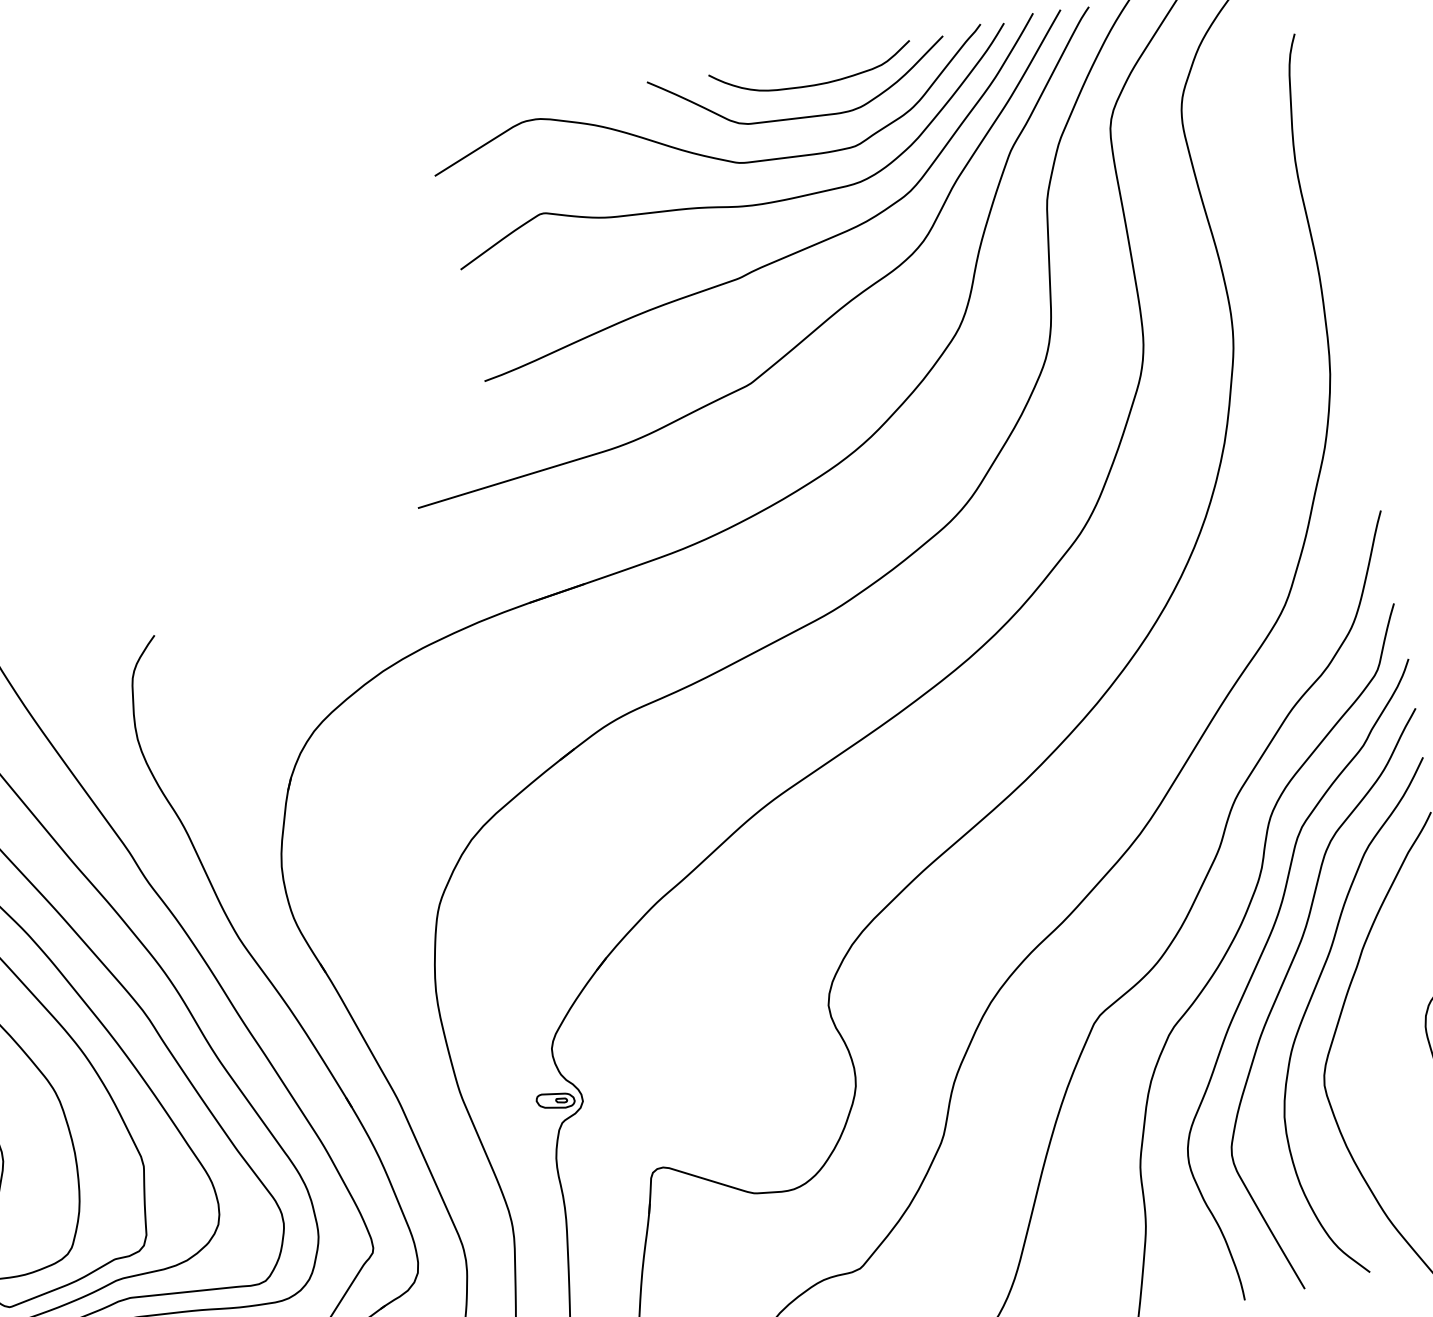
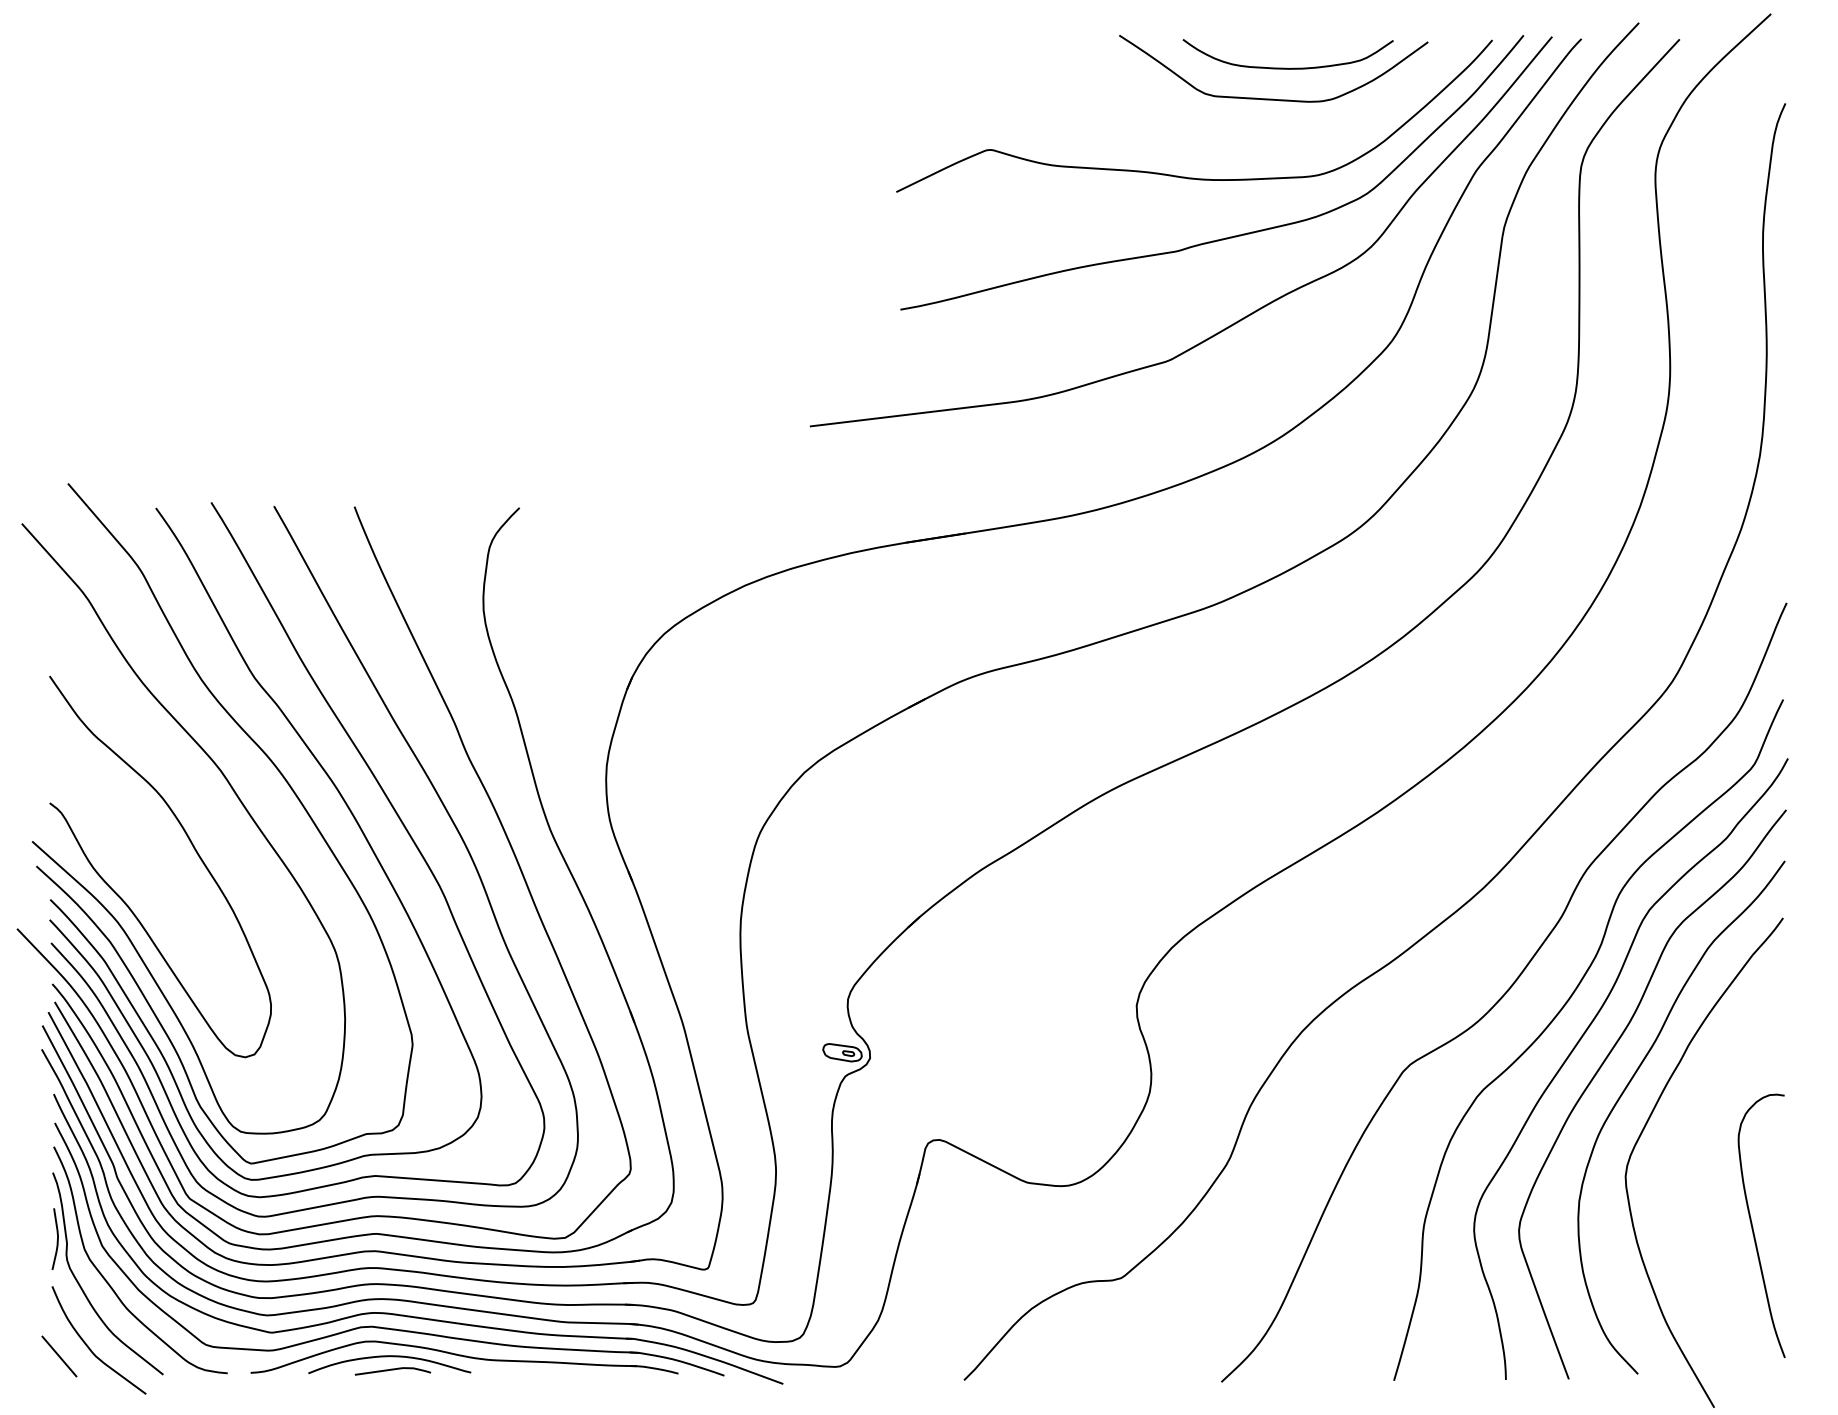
curve: (702, 154) -> (1162, 118), removed

